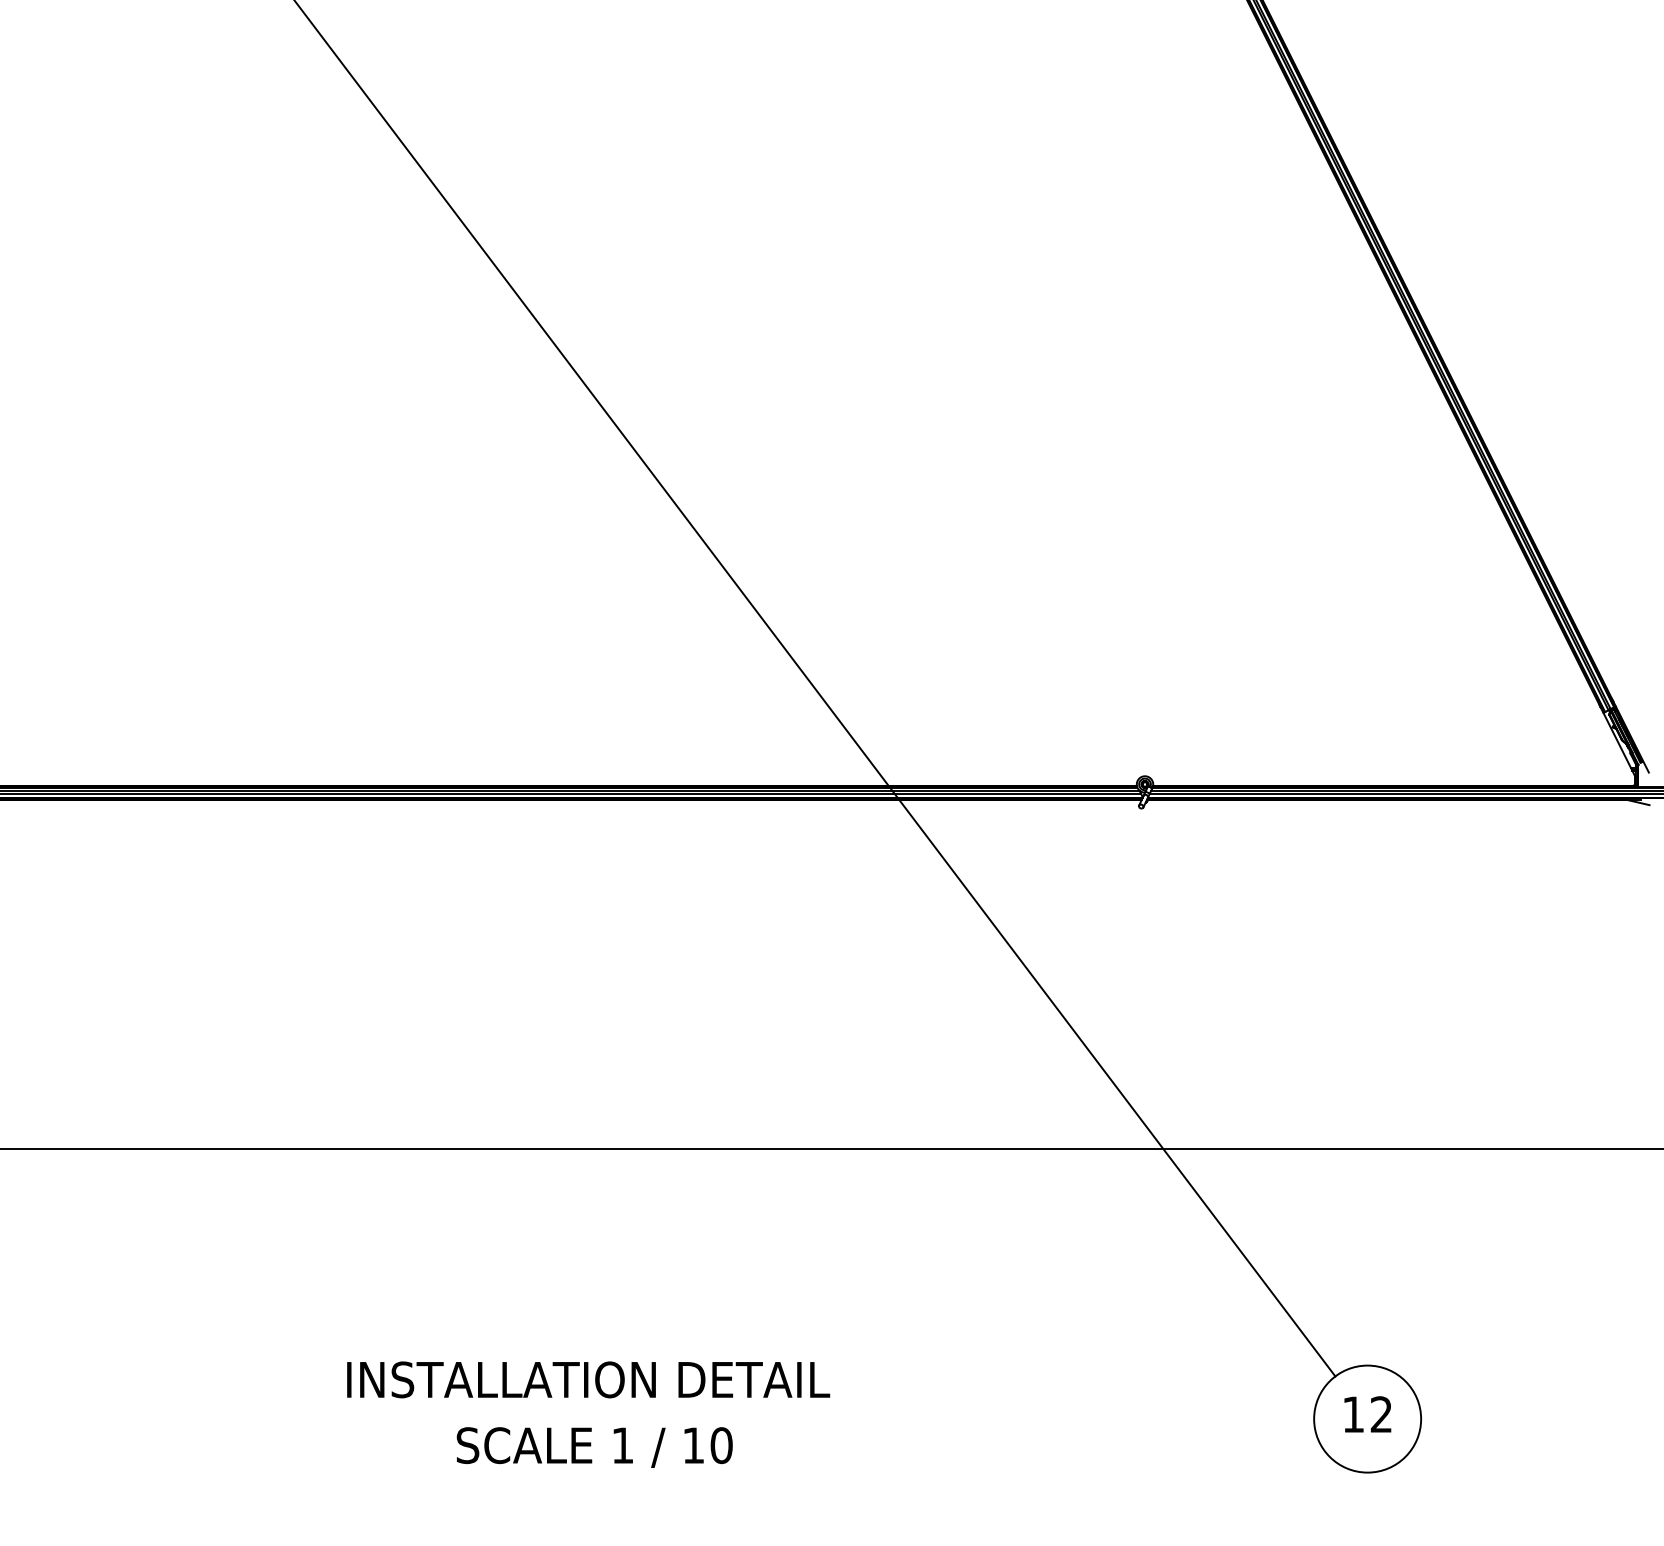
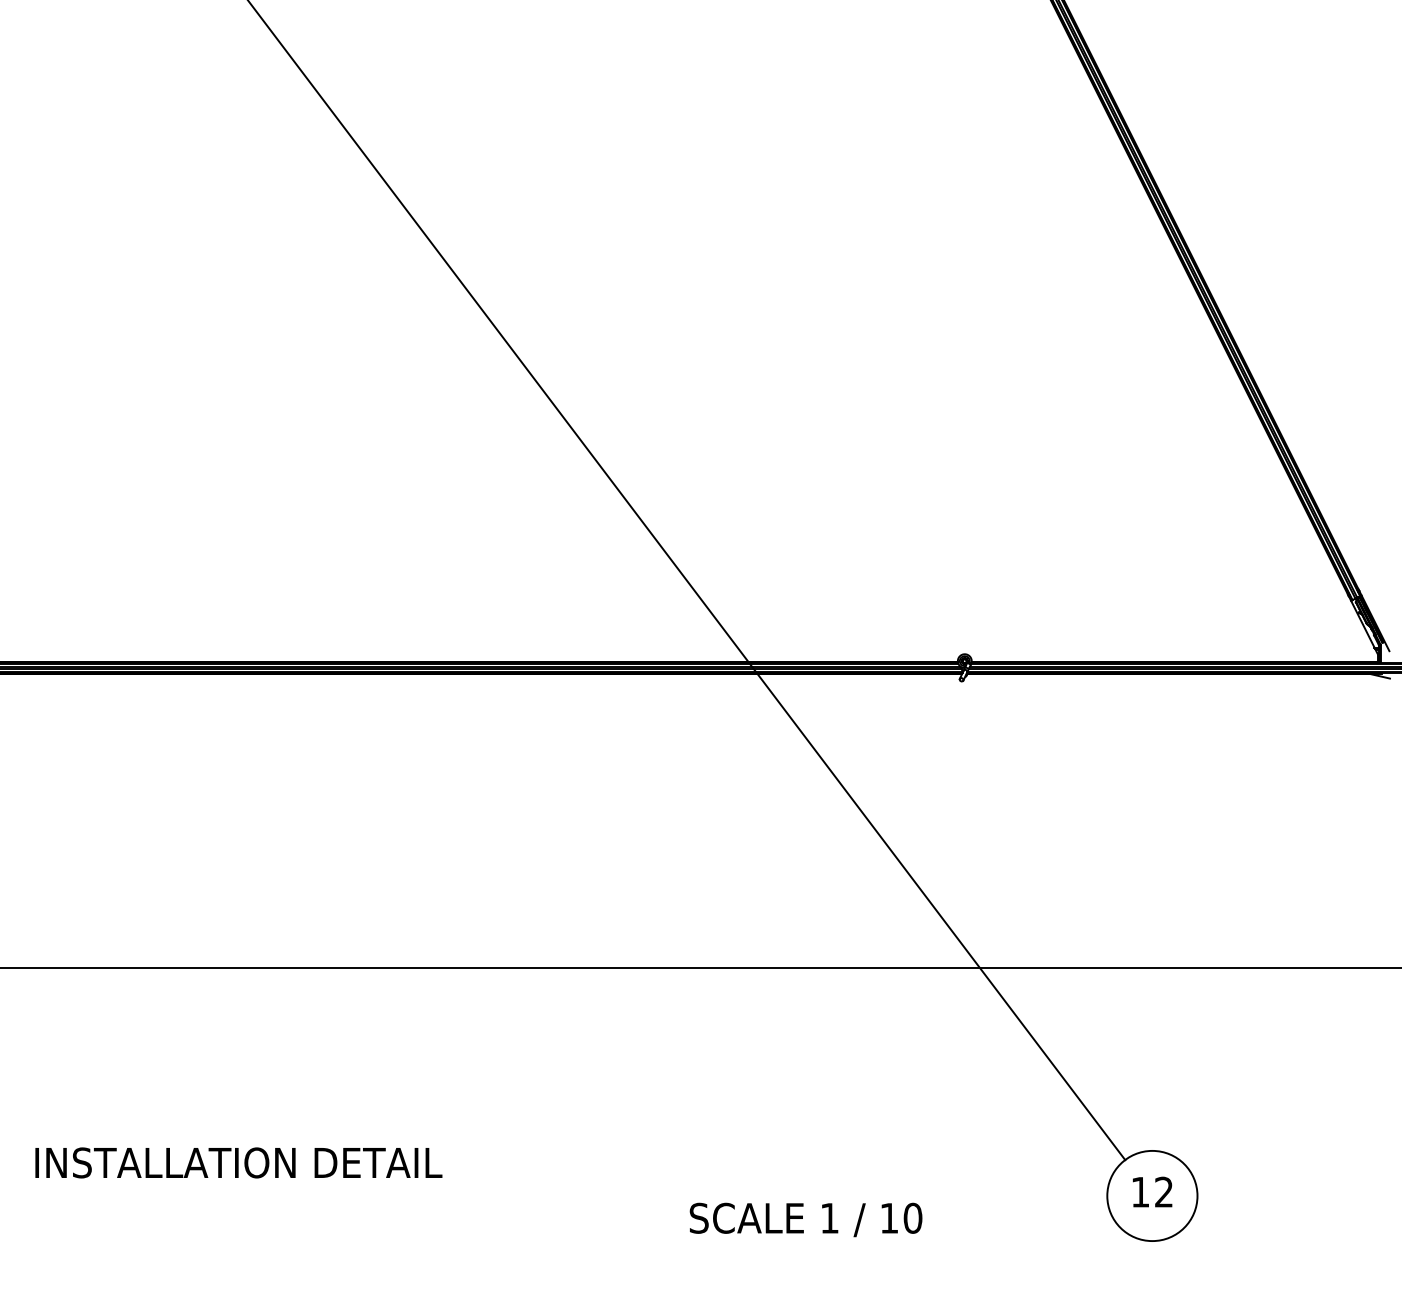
text: (588, 1379) -> (238, 1162), moved
text: (594, 1446) -> (805, 1219), moved

